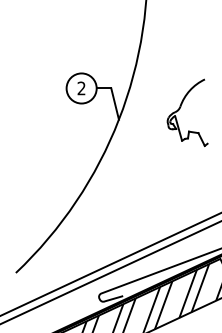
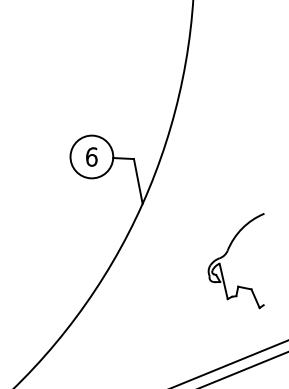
text: (81, 88) -> (91, 156), 2 -> 6
part: (180, 108) -> (227, 253), moved

